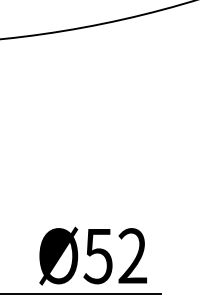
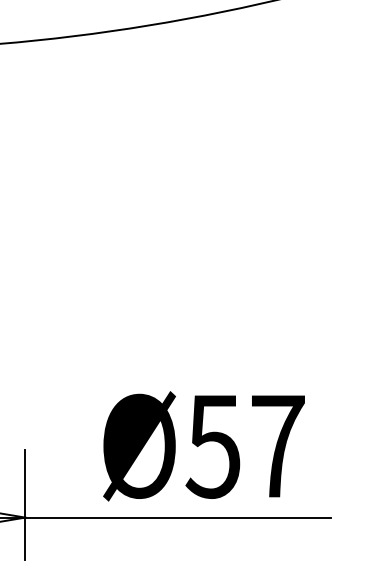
text: (132, 255) -> (277, 445), Ø52 -> Ø57

